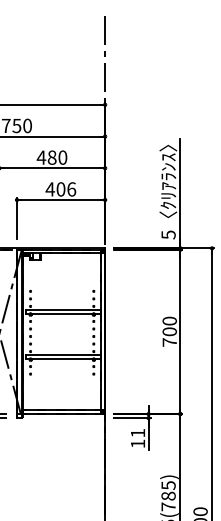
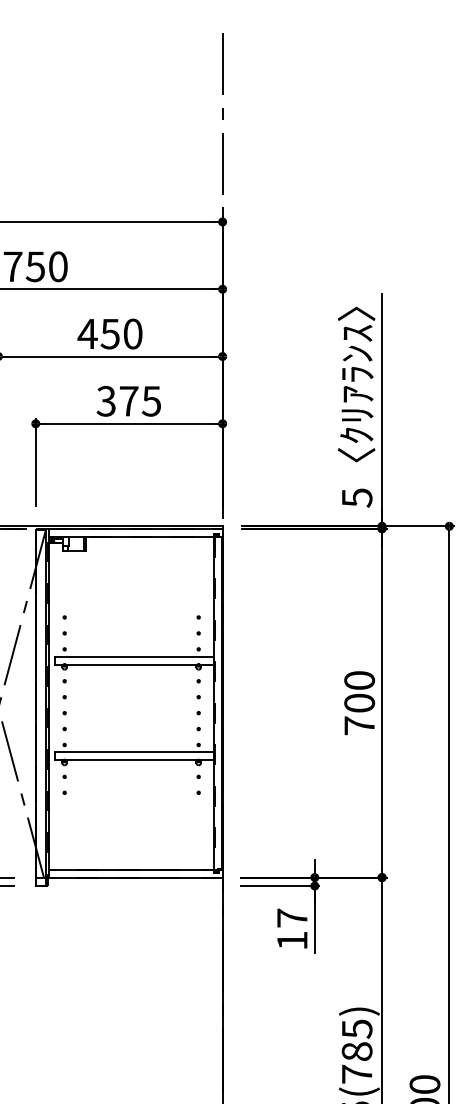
text: (51, 157) -> (108, 333), 480 -> 450
text: (60, 189) -> (128, 401), 406 -> 375
text: (138, 432) -> (293, 916), 11 -> 17

